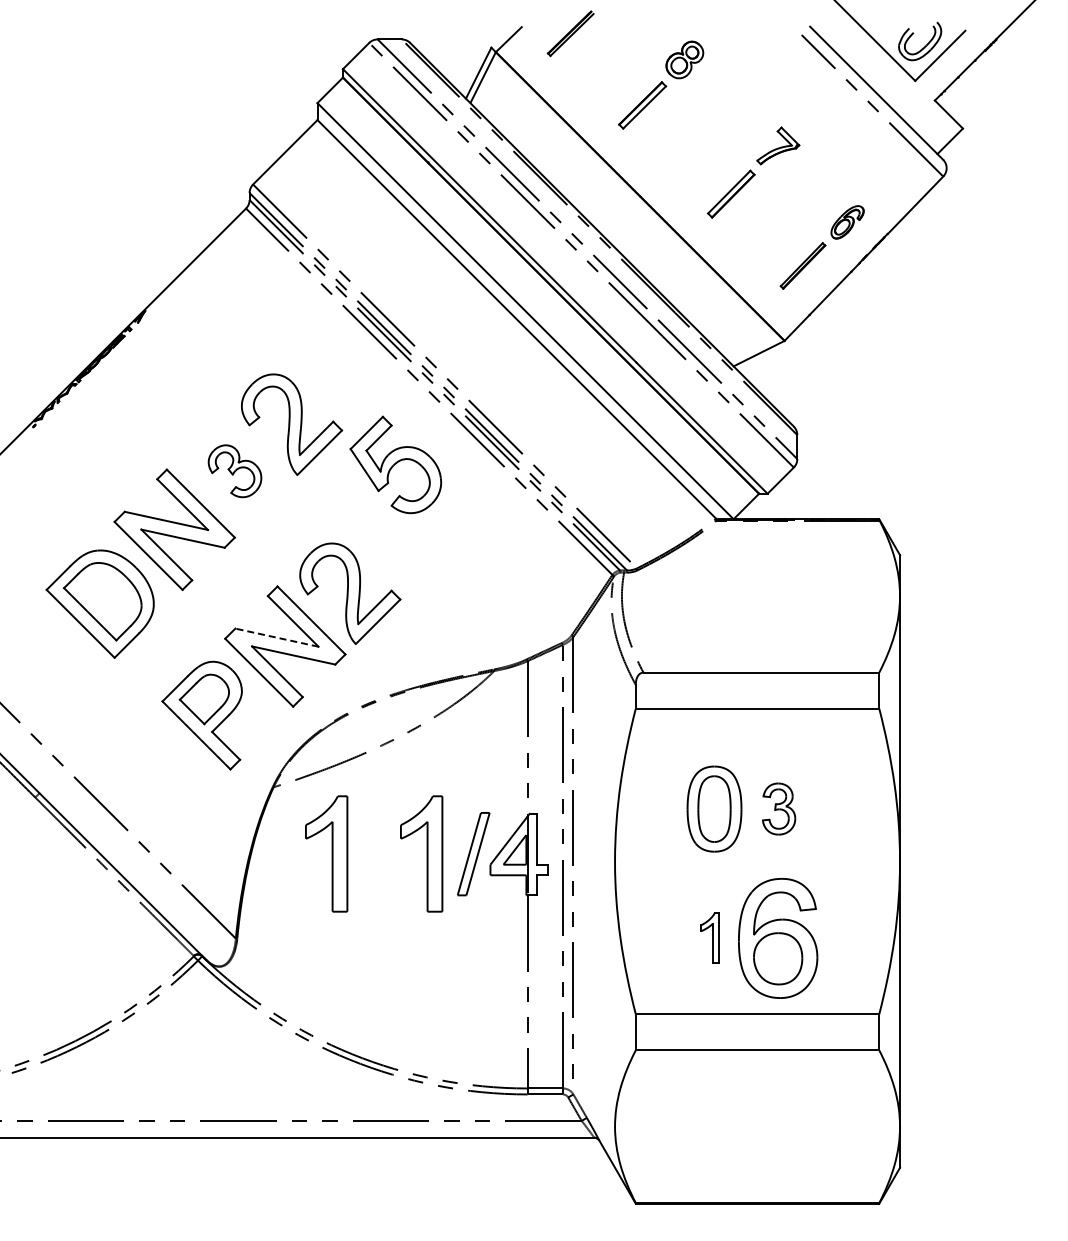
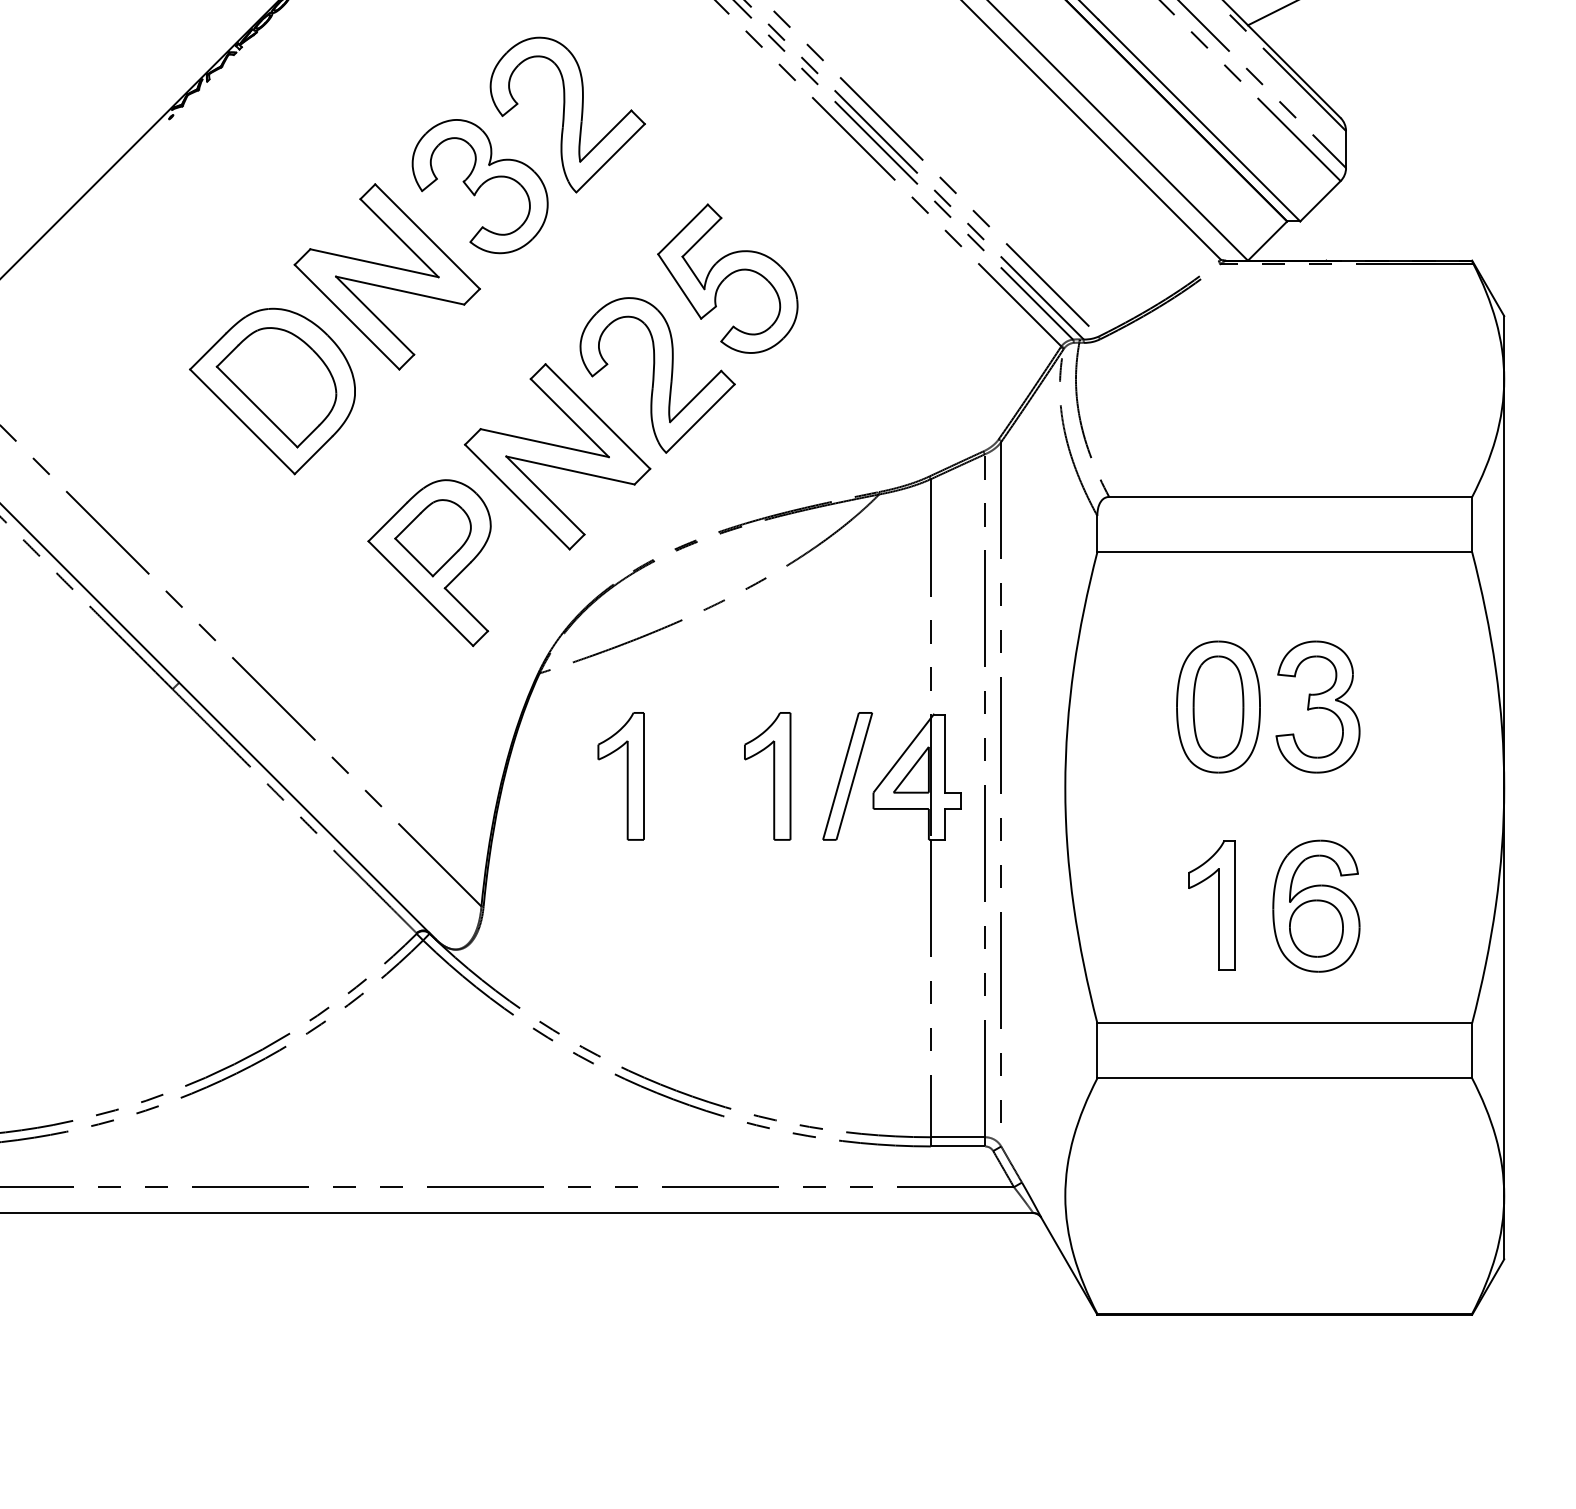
part: (395, 464) -> (727, 278), moved
part: (234, 471) -> (479, 187), size x1.67
line: (277, 637) -> (545, 442), dashed -> solid
part: (778, 808) -> (1317, 706), size x1.67
part: (326, 854) -> (621, 776), size x0.71
part: (421, 854) -> (767, 776), size x0.71
part: (709, 937) -> (1210, 904), size x1.67
part: (777, 938) -> (1315, 906), size x0.71

